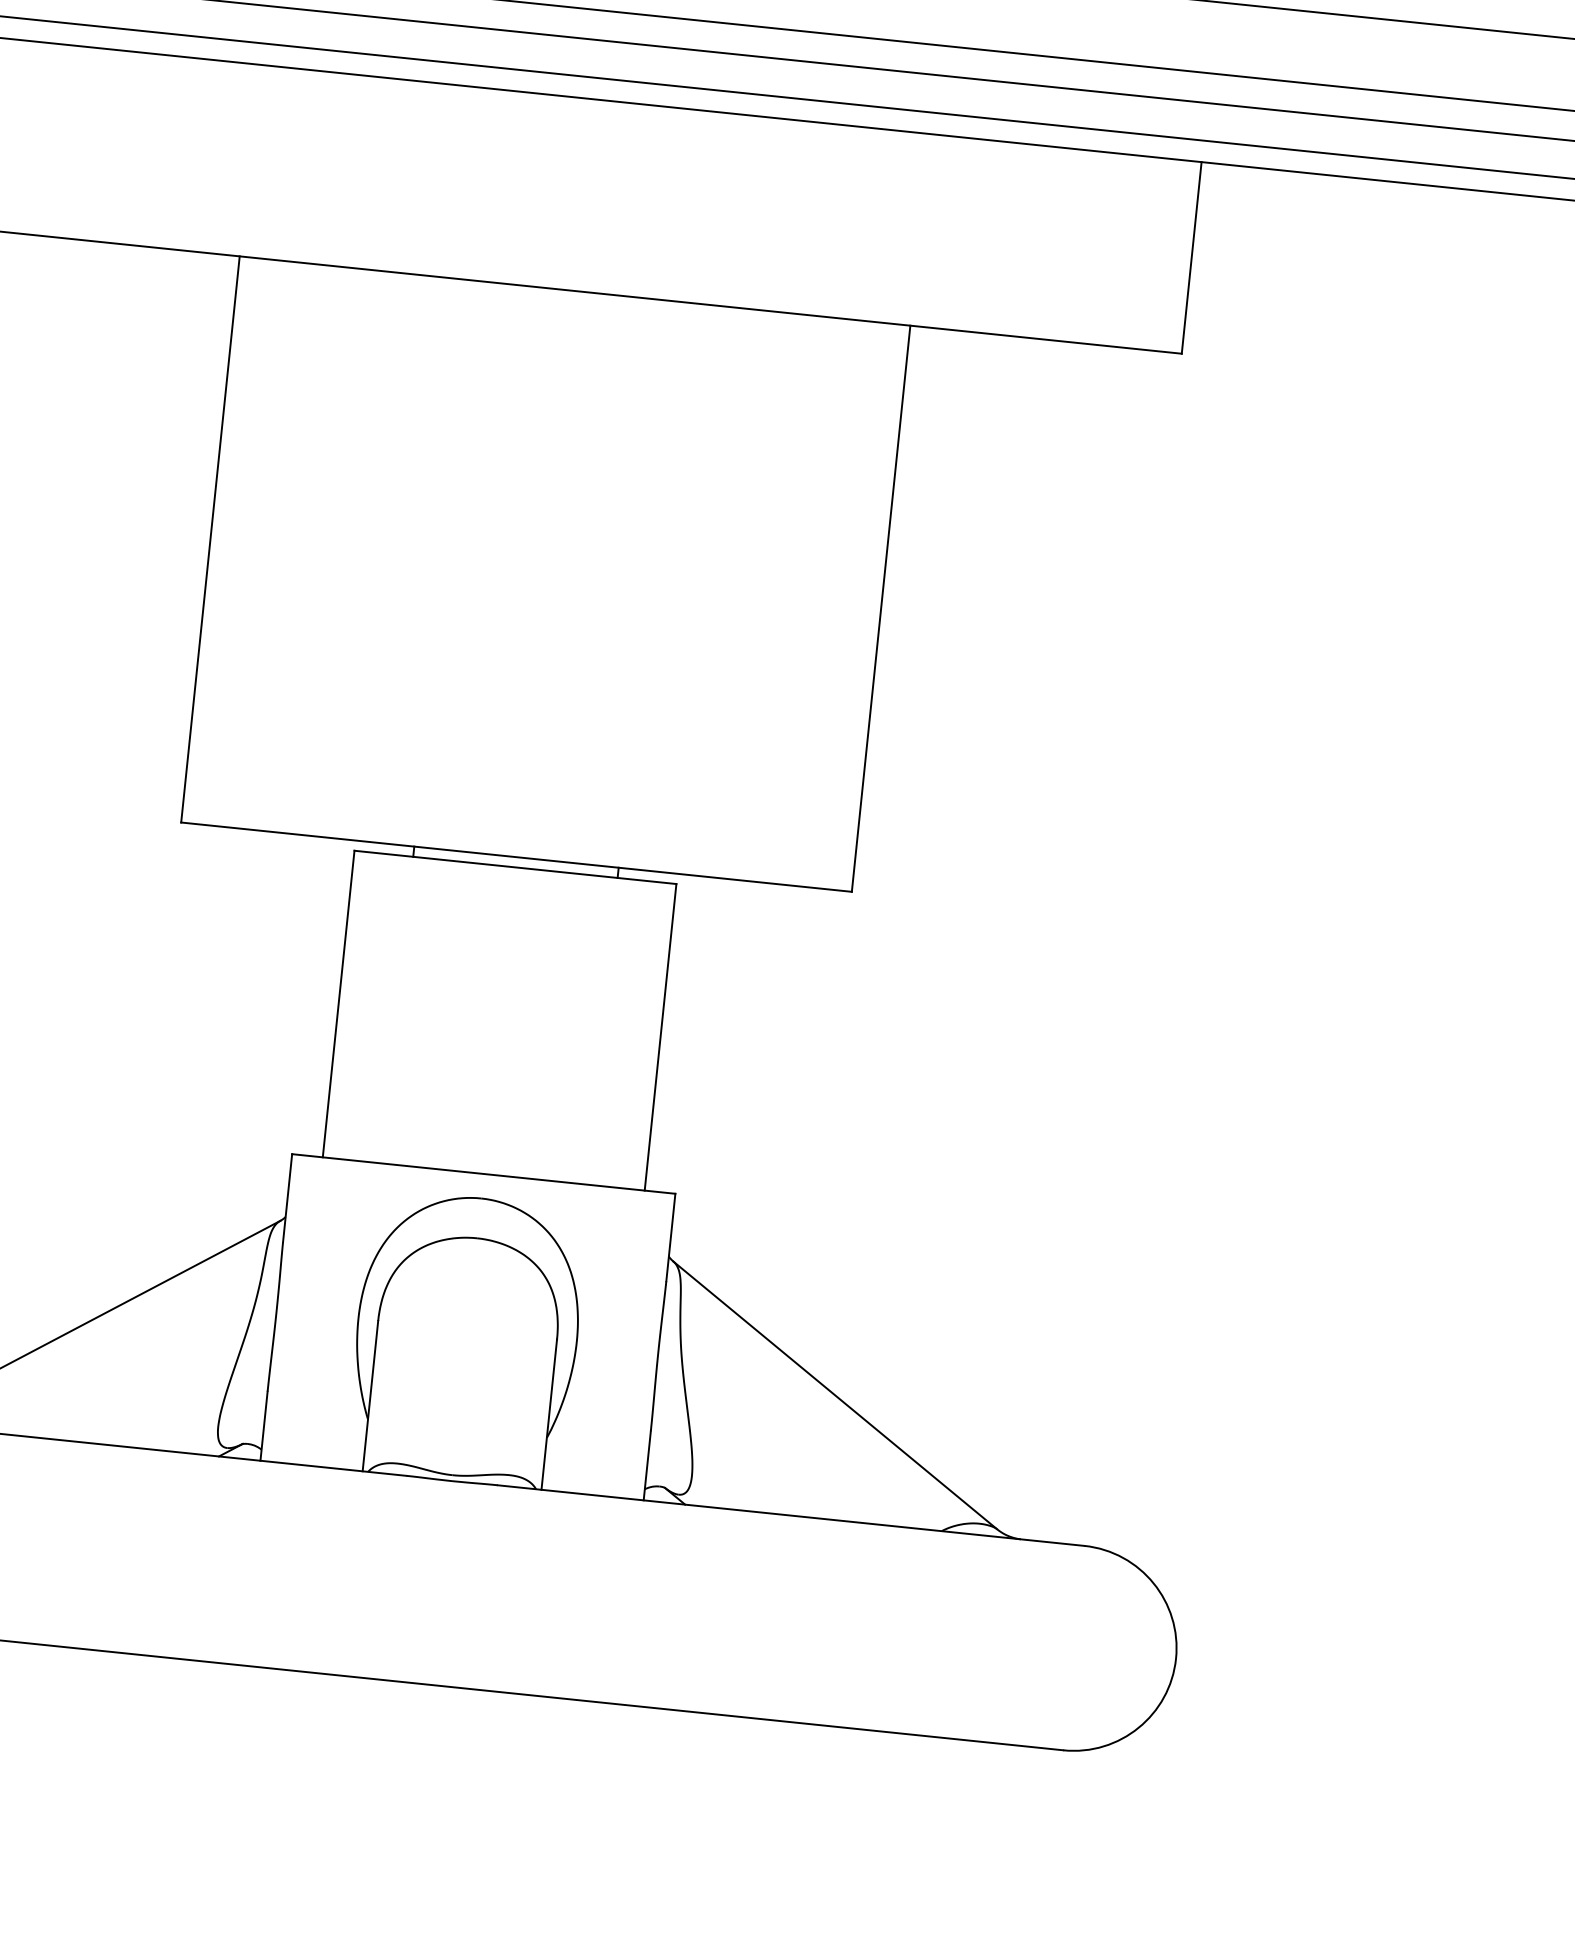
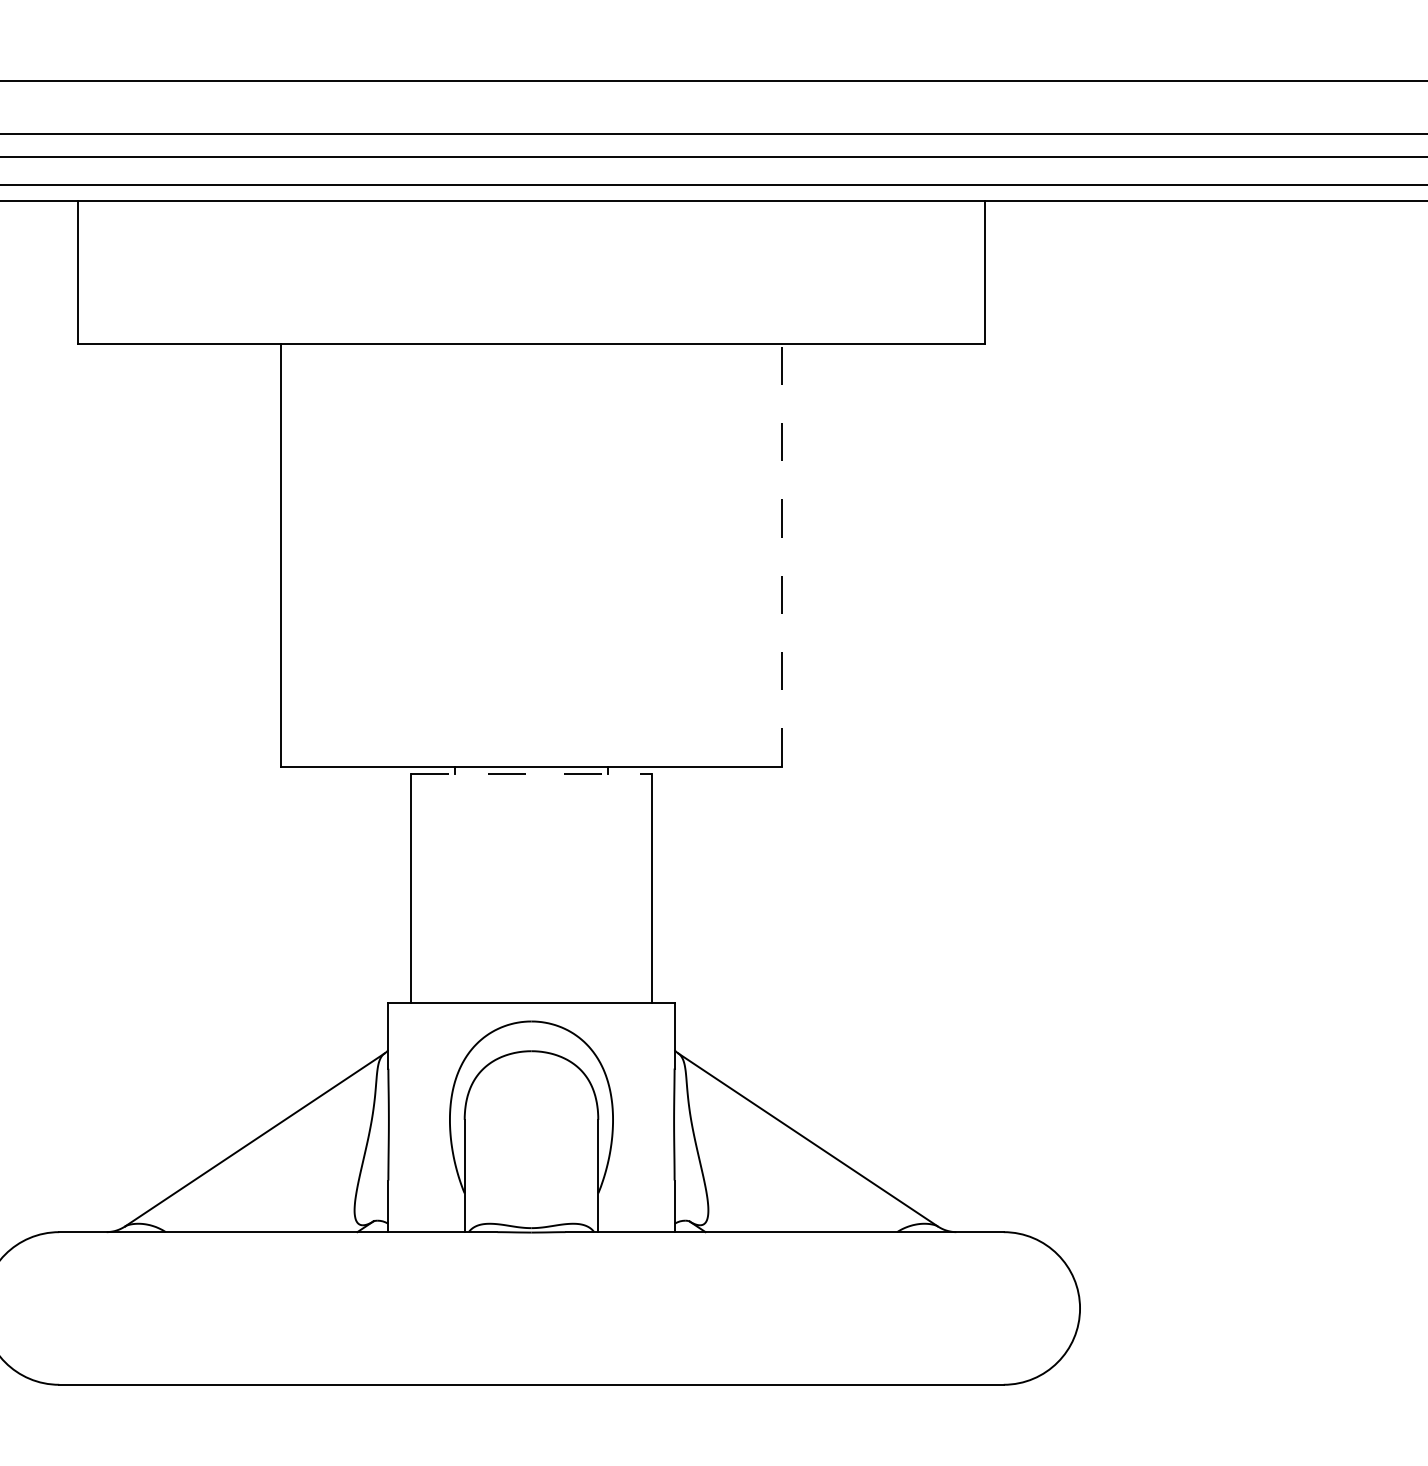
line: (880, 607) -> (781, 554), solid -> dashed
line: (515, 867) -> (531, 774), solid -> dashed

